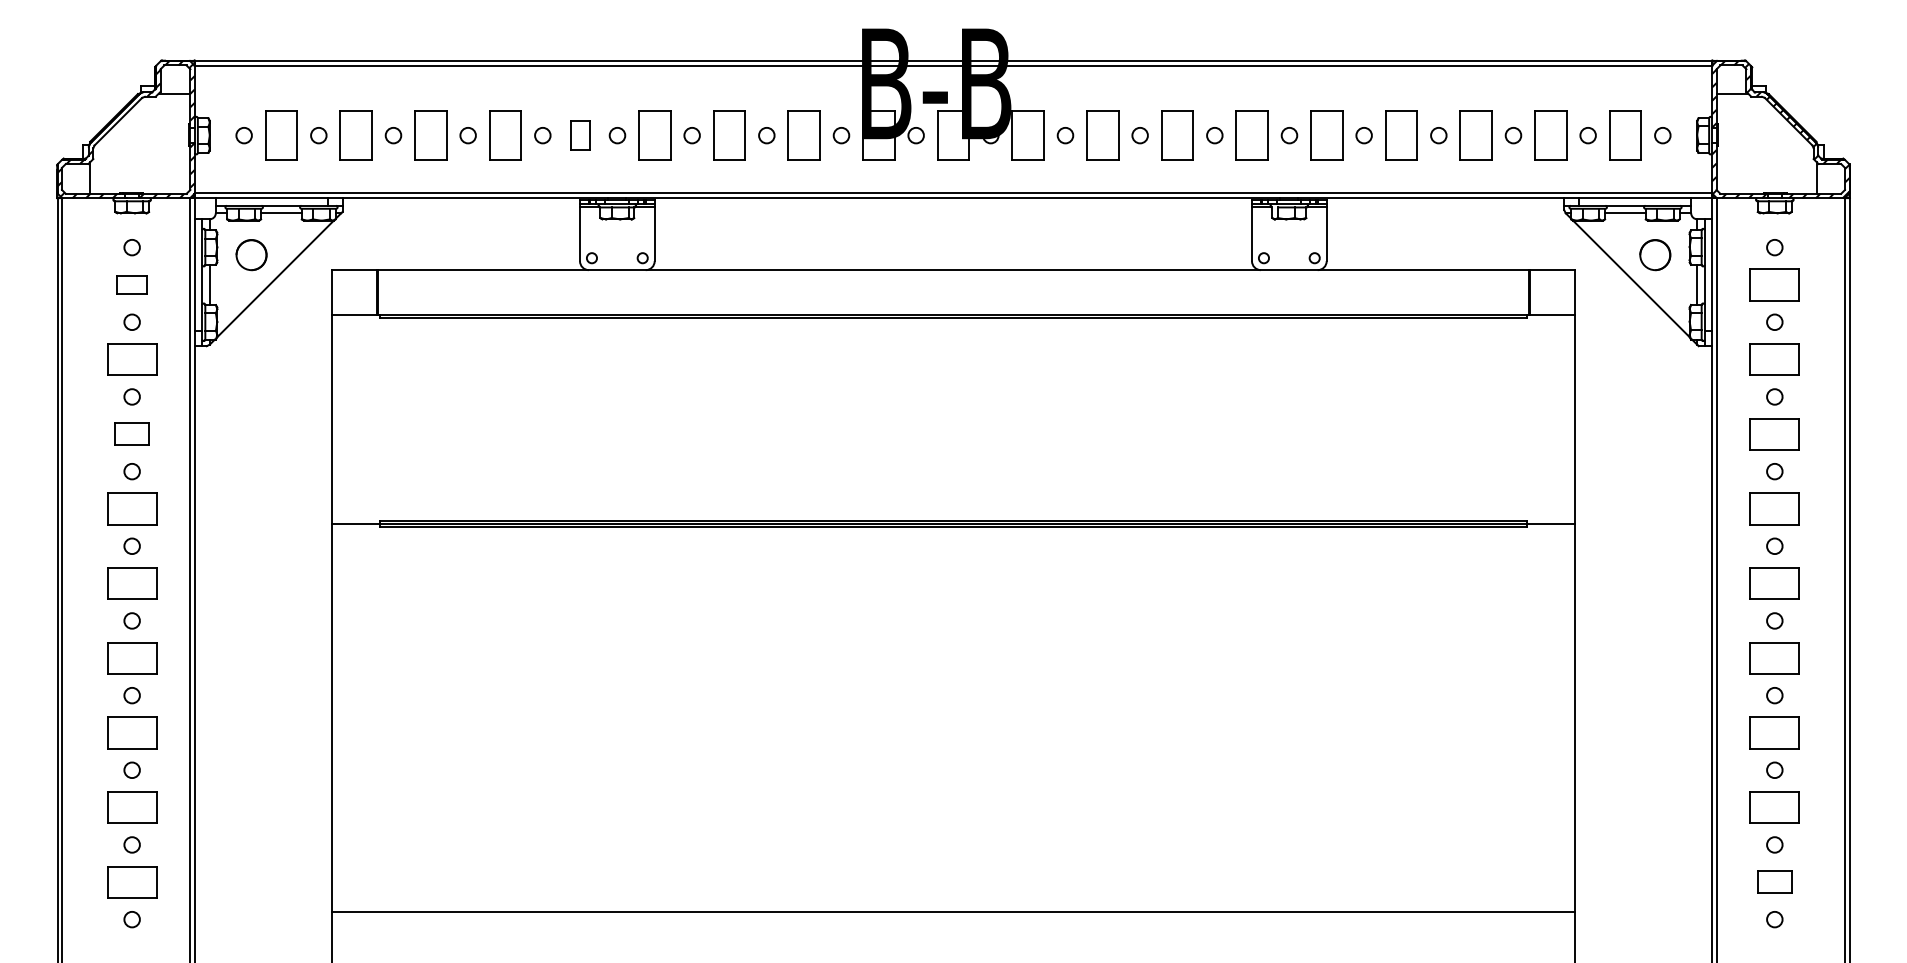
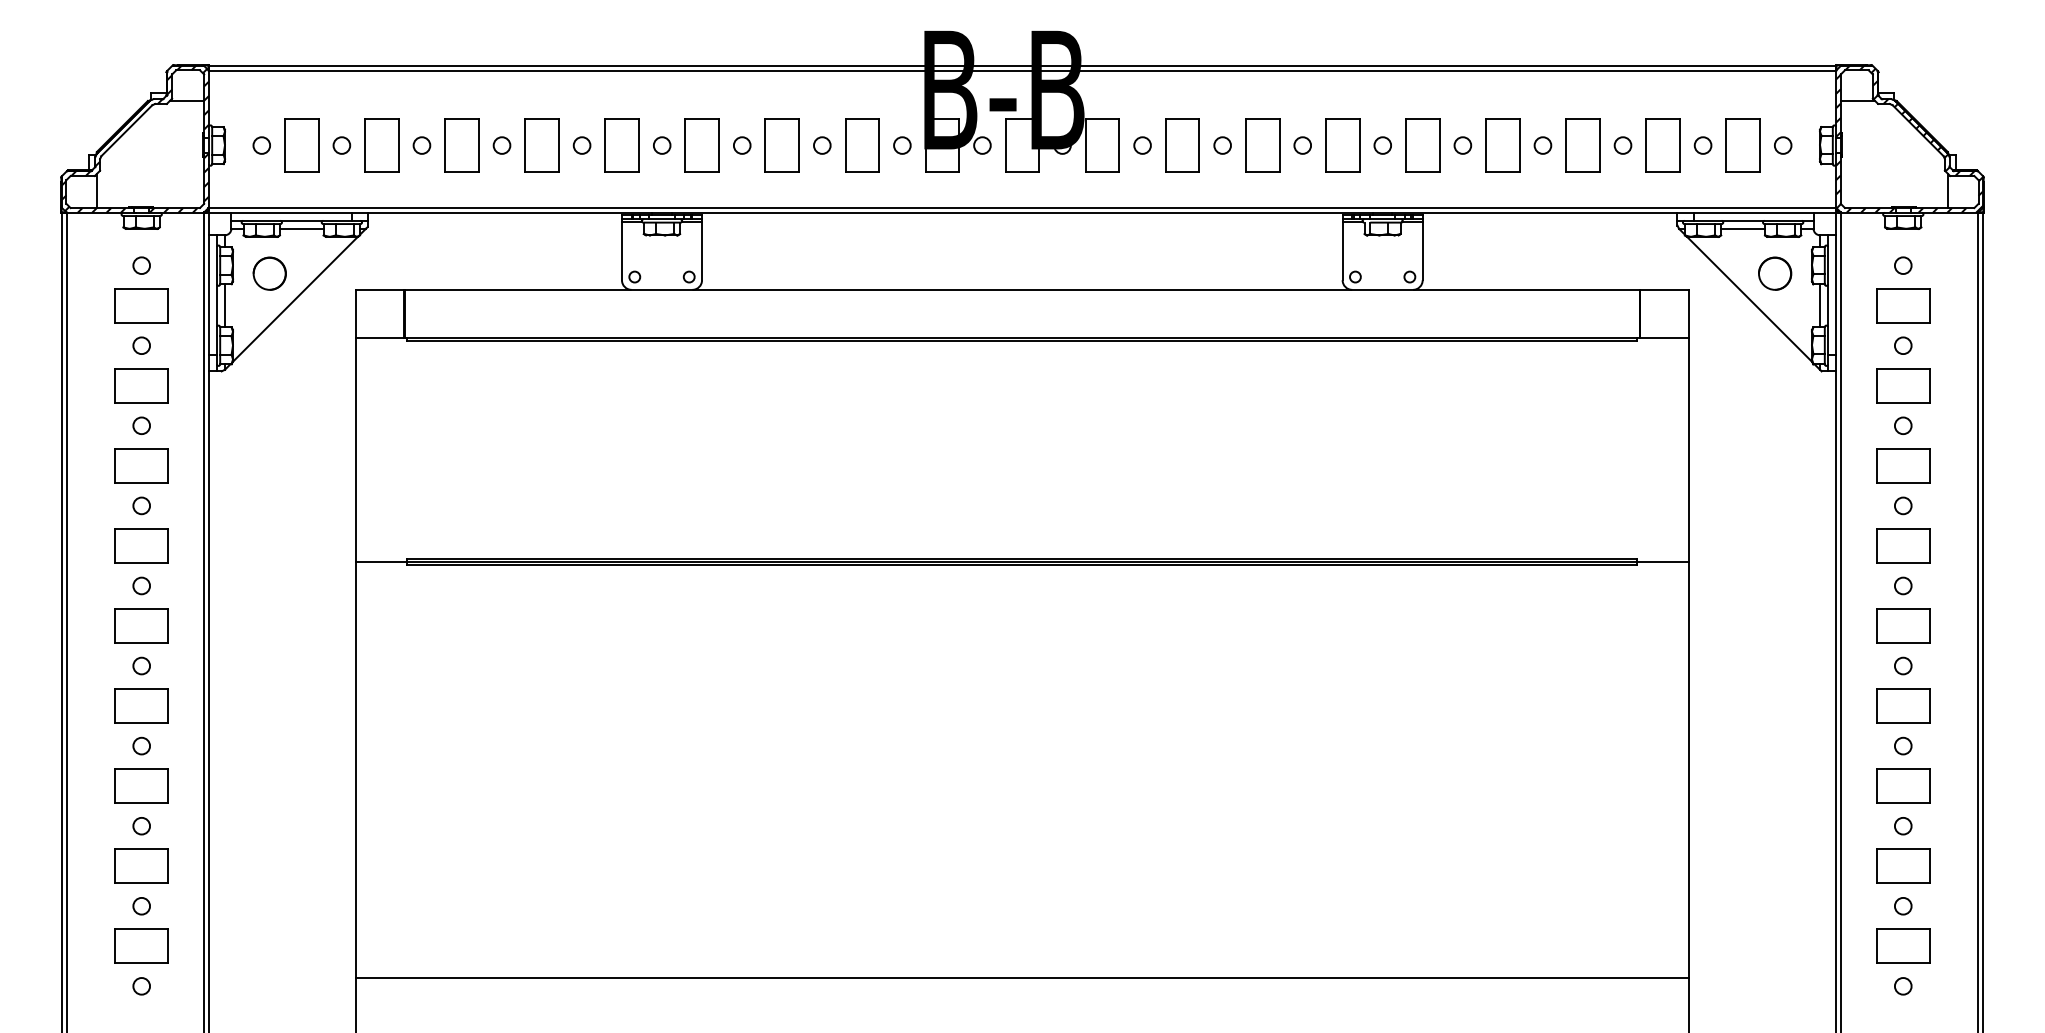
part: (579, 135) -> (621, 145), size x1.67
part: (131, 284) -> (141, 305), size x1.67
part: (131, 433) -> (141, 465), size x1.43
part: (1775, 881) -> (1903, 945), size x1.43

